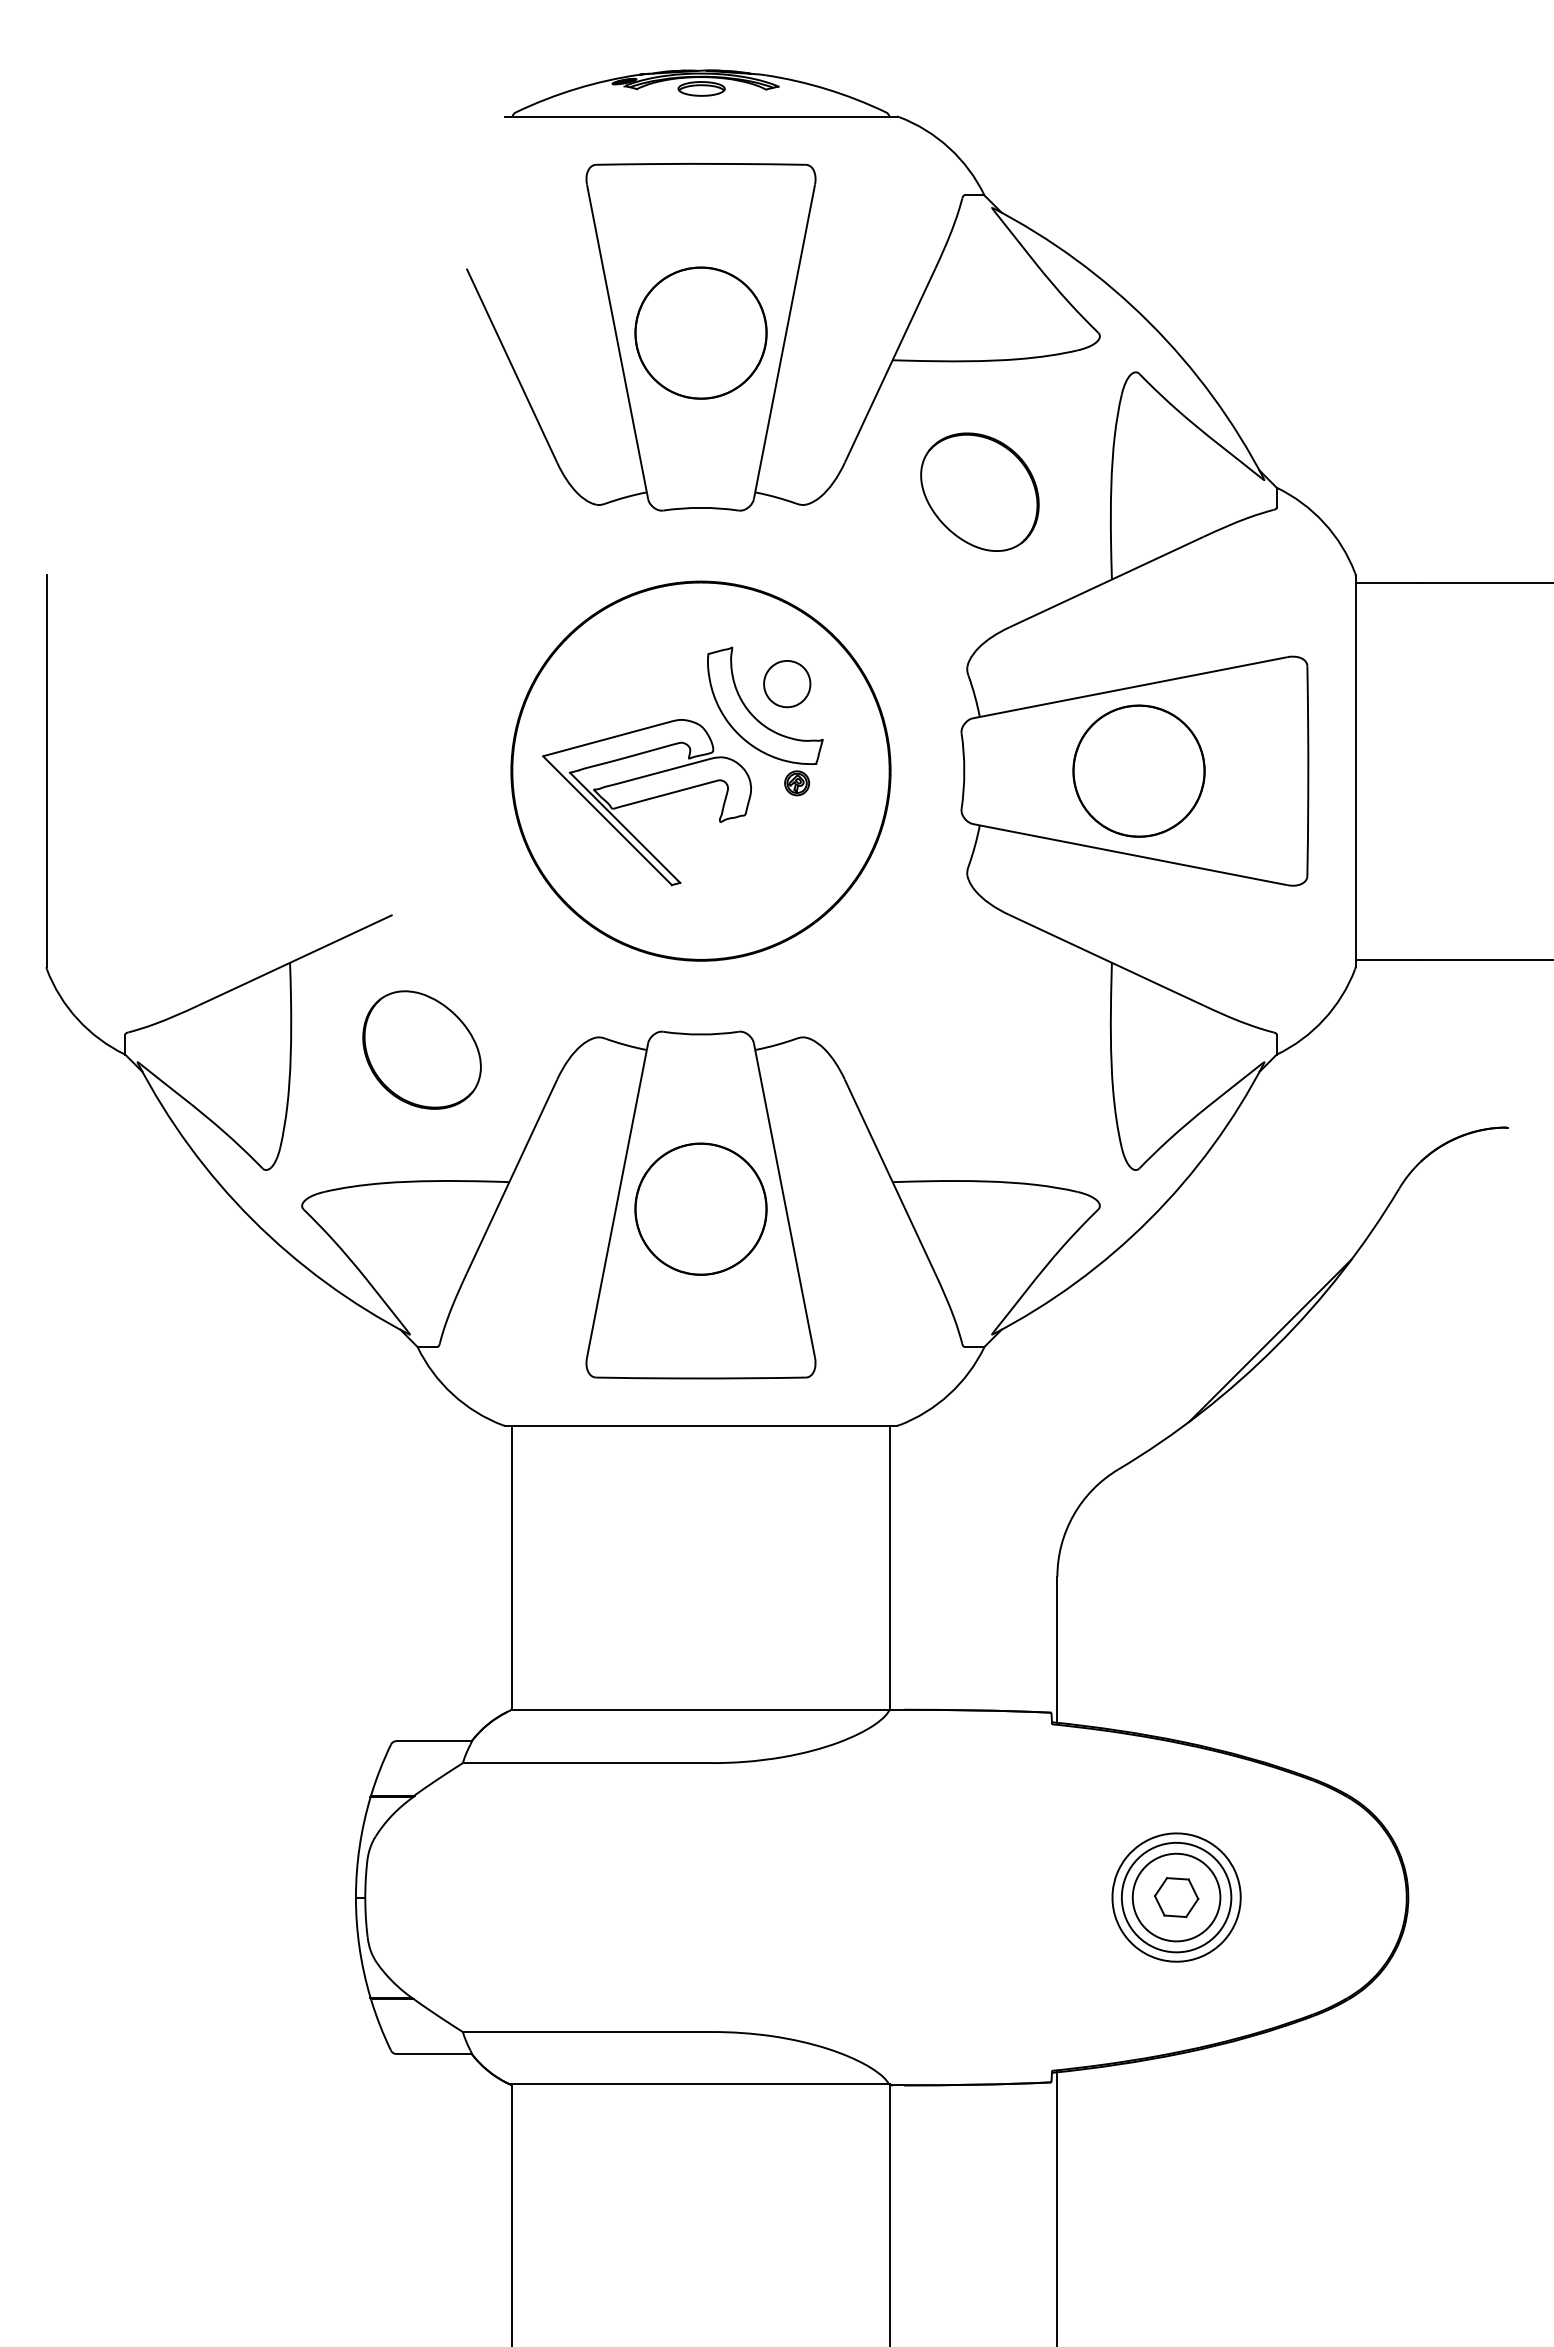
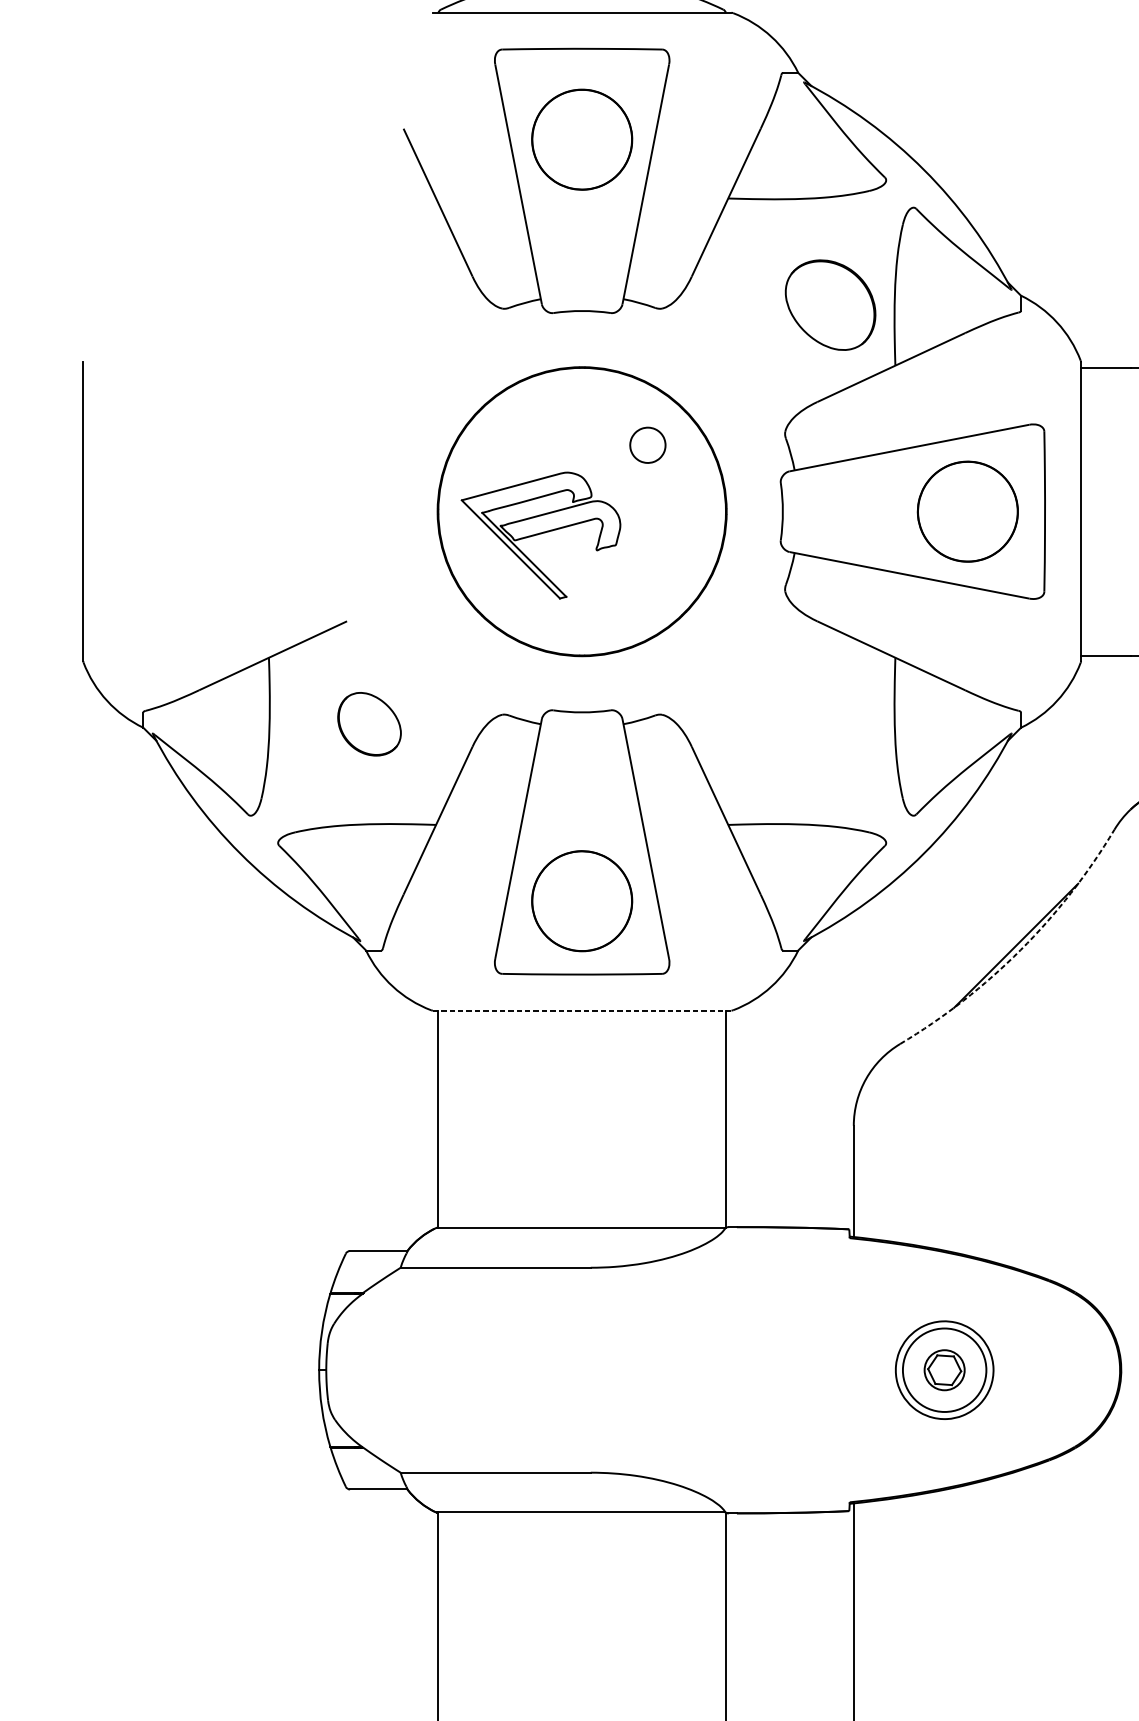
part: (700, 332) -> (581, 139), moved
part: (979, 491) -> (830, 304), moved
part: (765, 721) -> (631, 473), removed
part: (1138, 770) -> (967, 511), moved
part: (421, 1049) -> (369, 723), size x0.7
part: (700, 1208) -> (581, 900), moved
arc: (1276, 1346) -> (1020, 950), solid -> dashed
line: (701, 1425) -> (582, 1010), solid -> dashed
circle: (1176, 1897) -> (944, 1370), size x0.6

